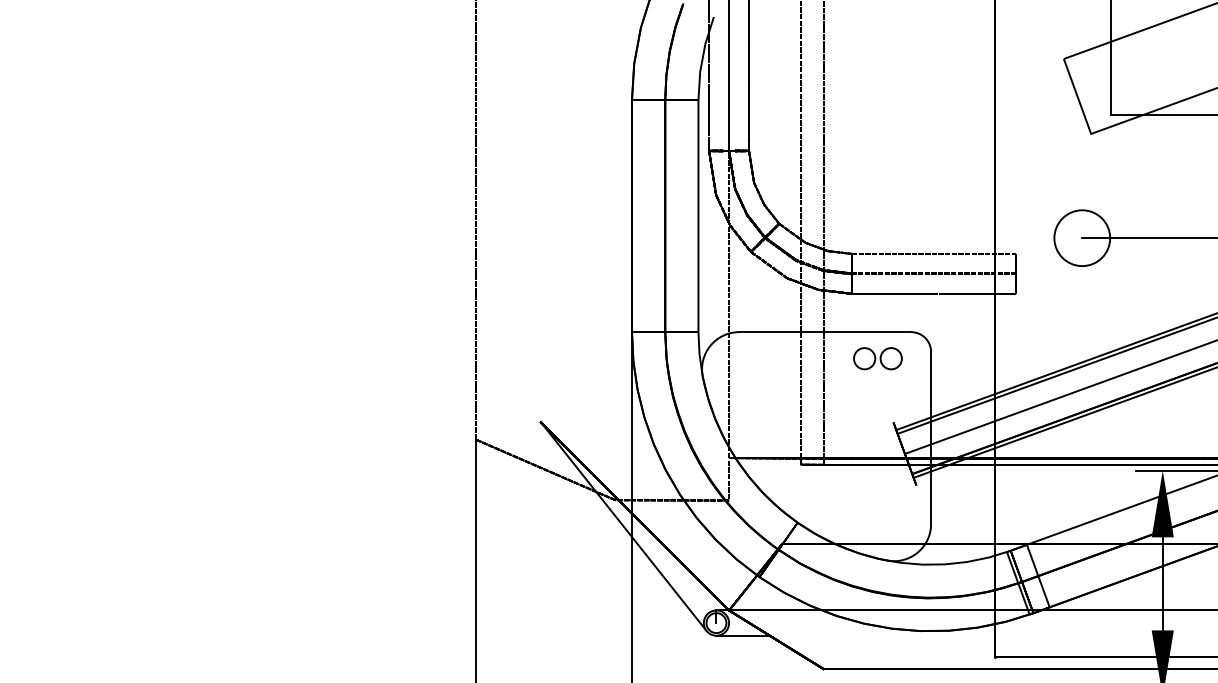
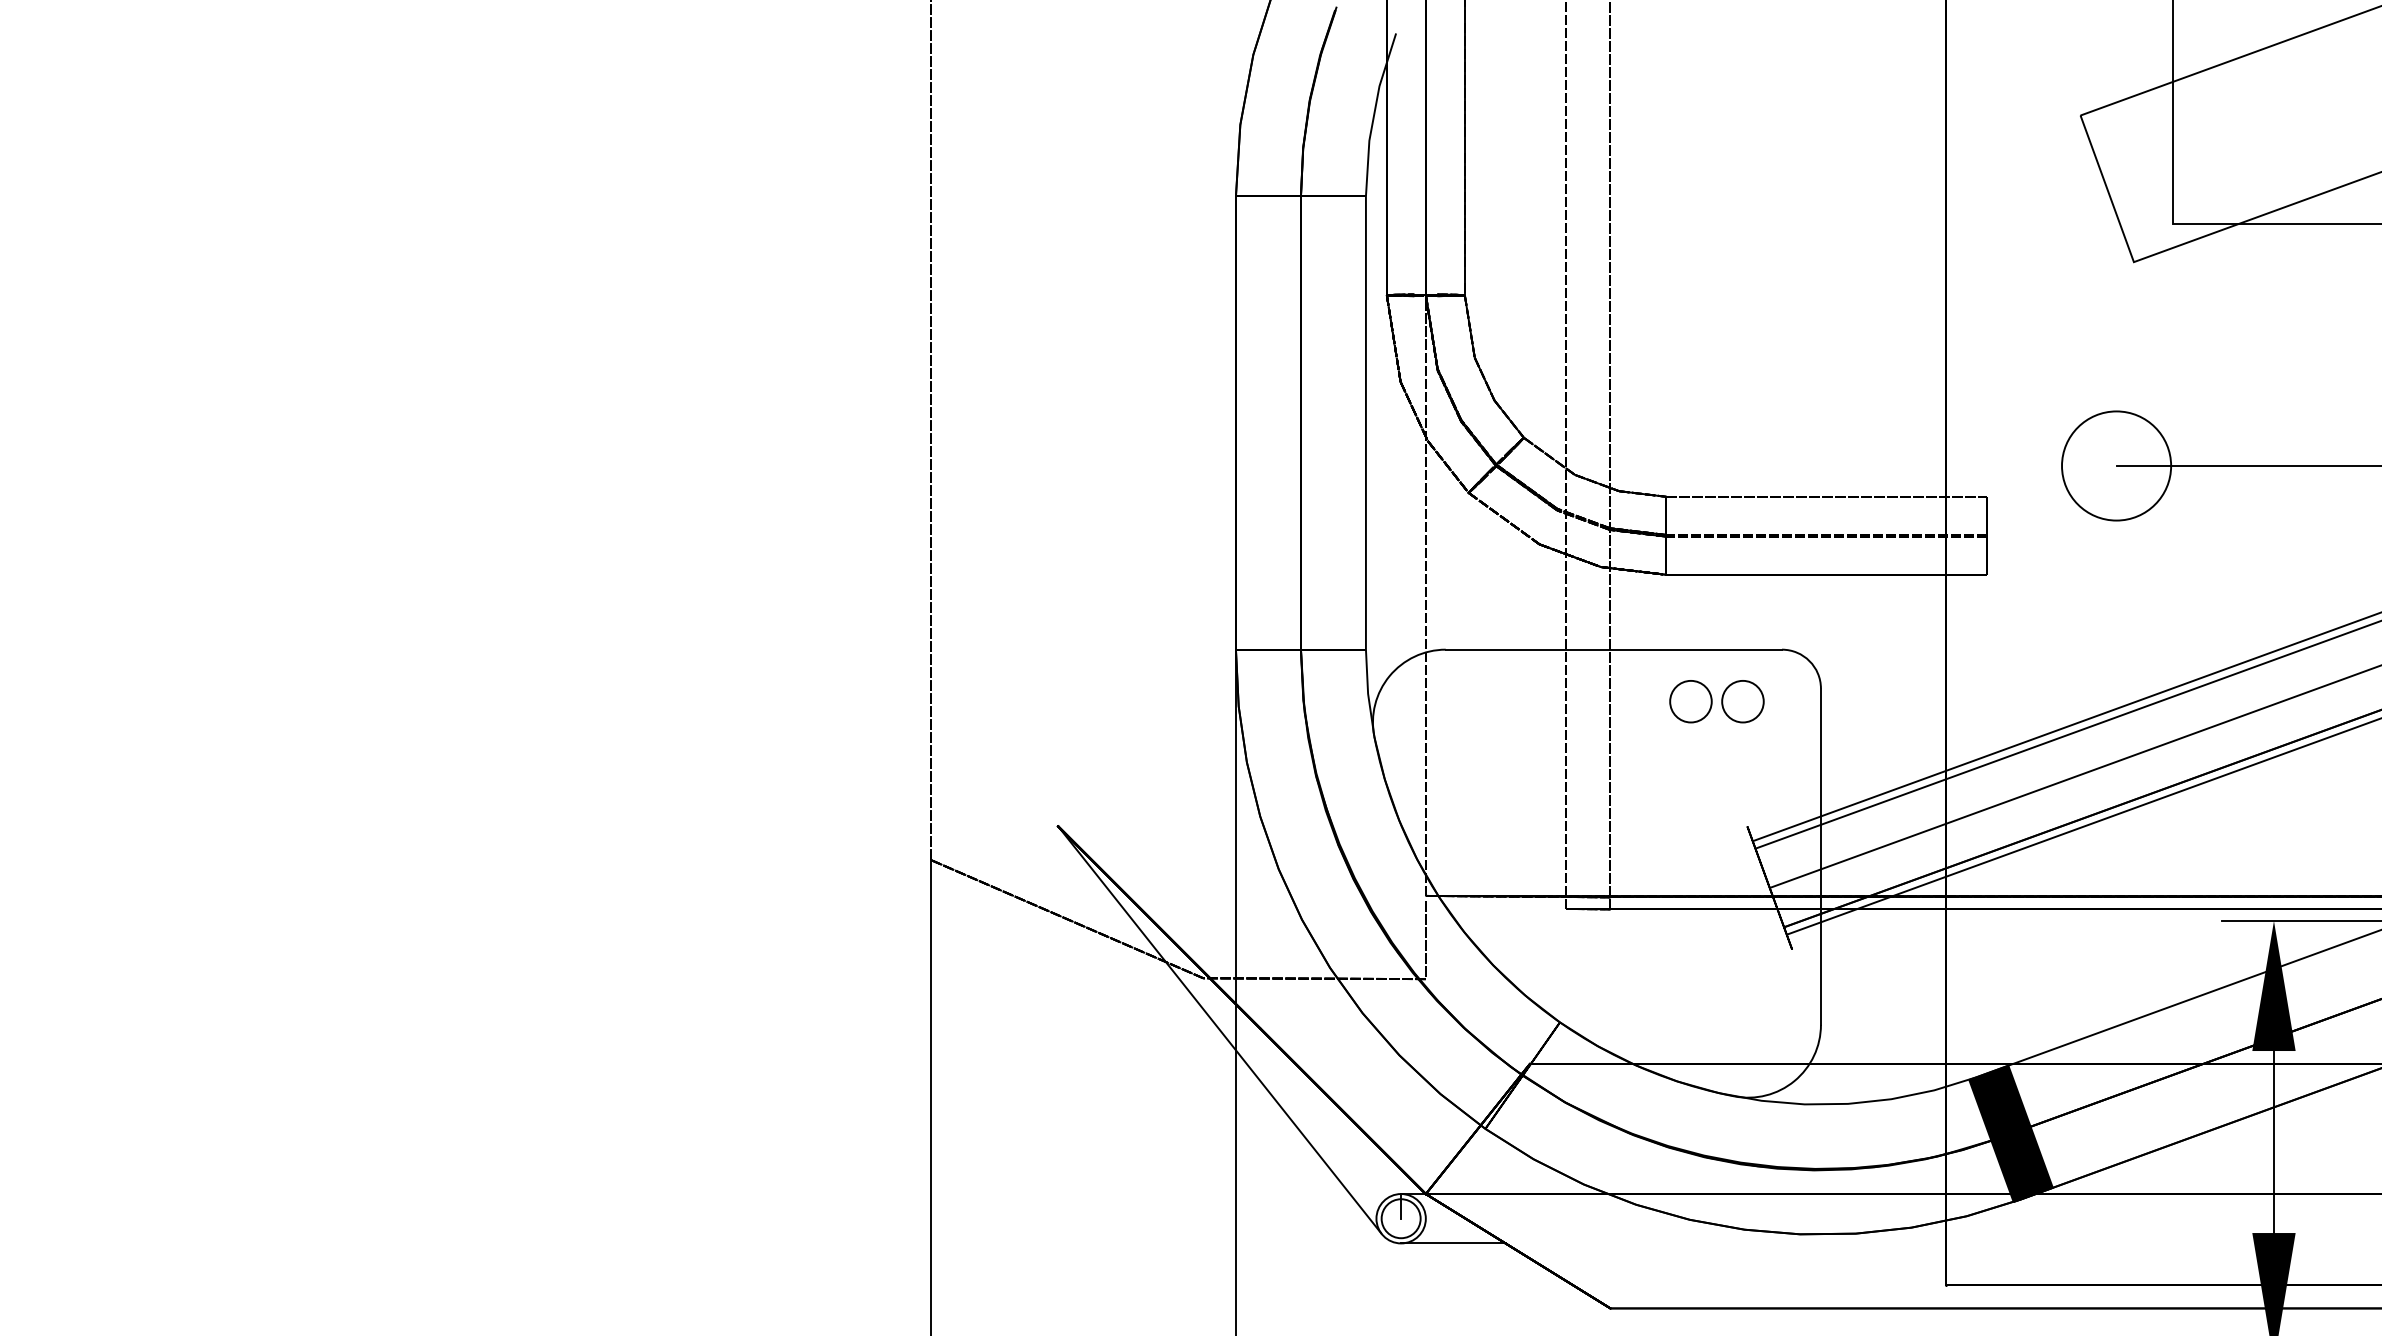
fill: (1027, 579) -> (2009, 1133), added

